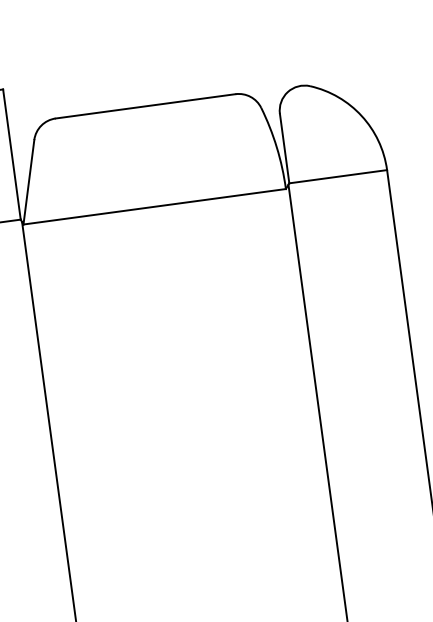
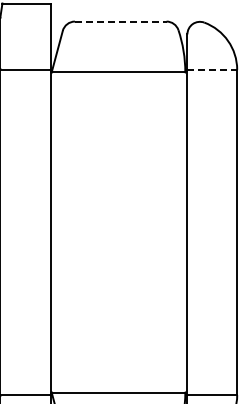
line: (145, 106) -> (120, 21), solid -> dashed
line: (338, 176) -> (212, 69), solid -> dashed

